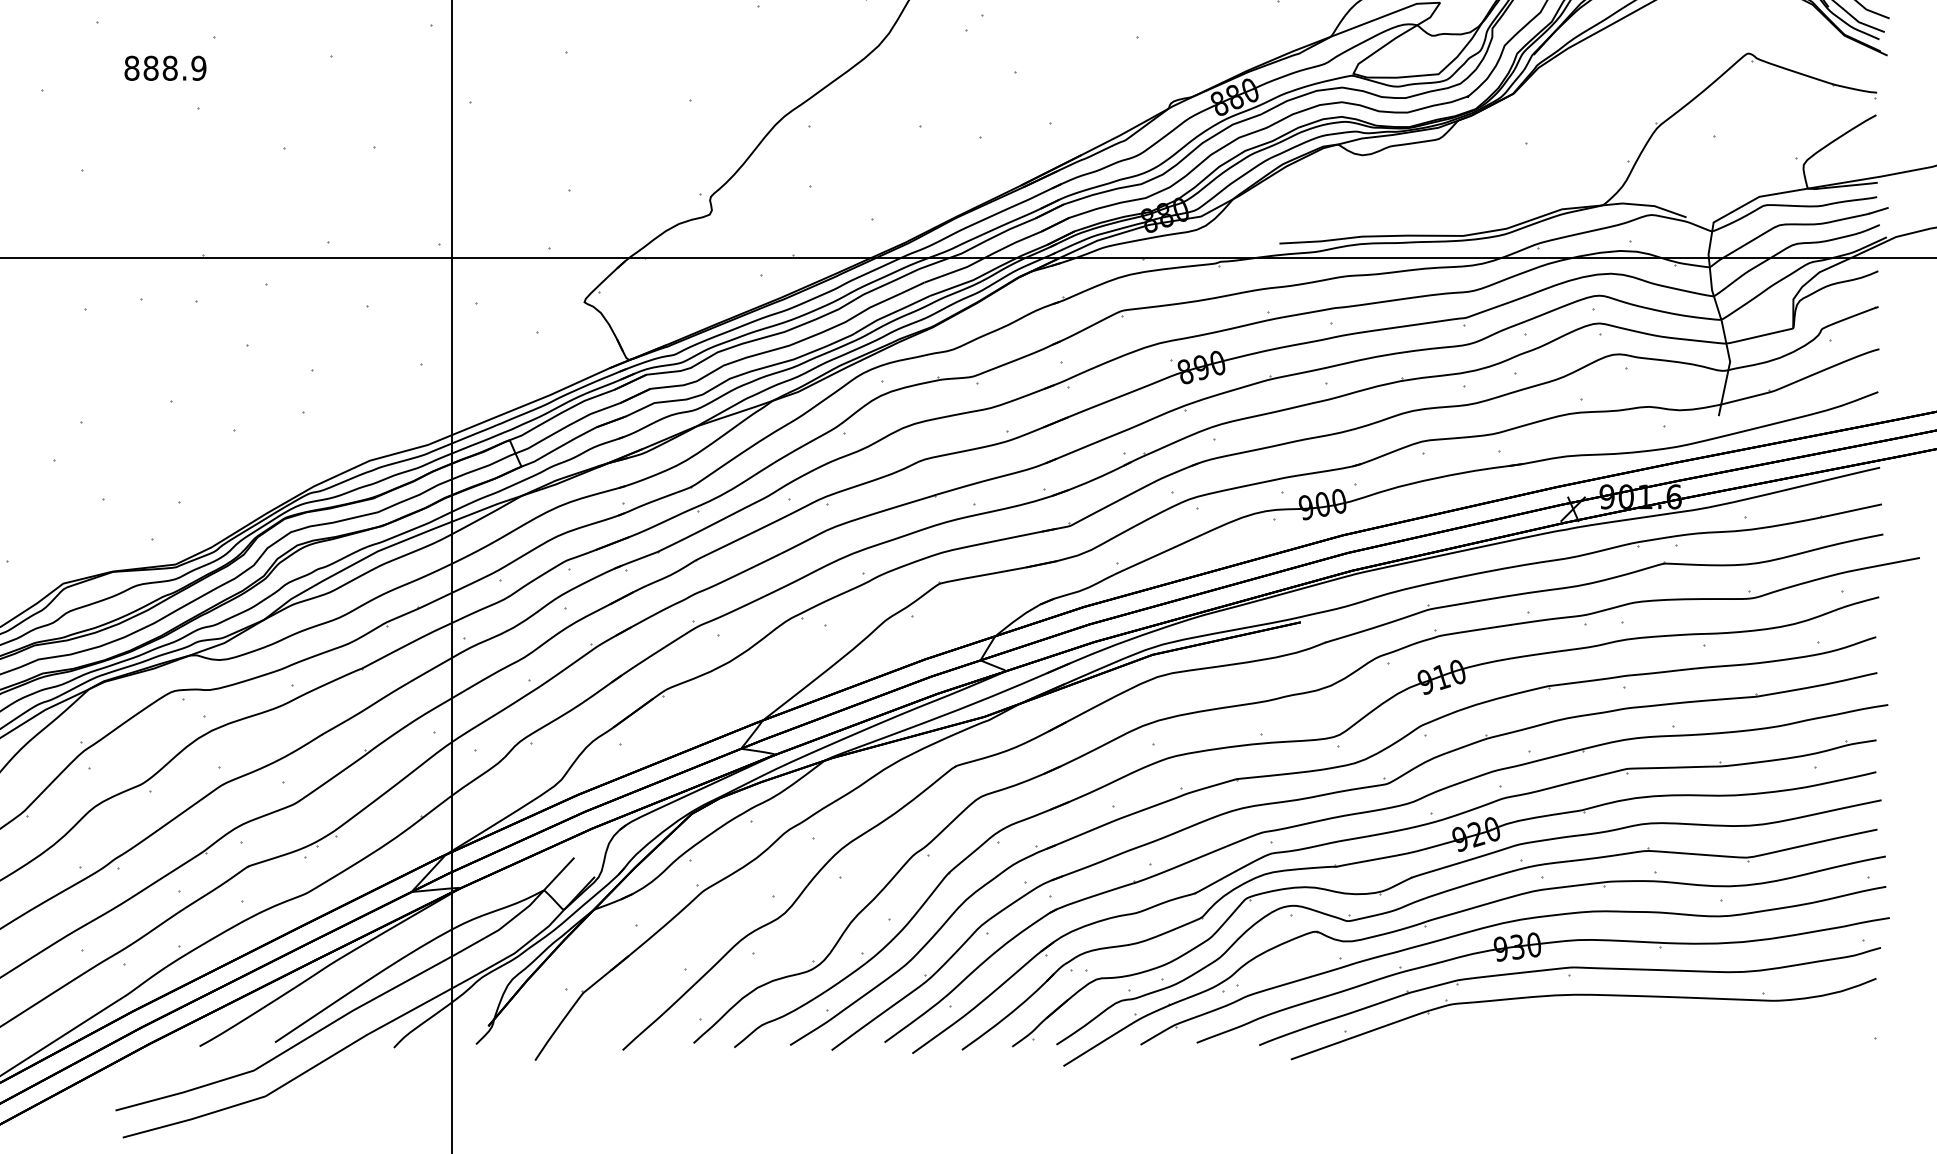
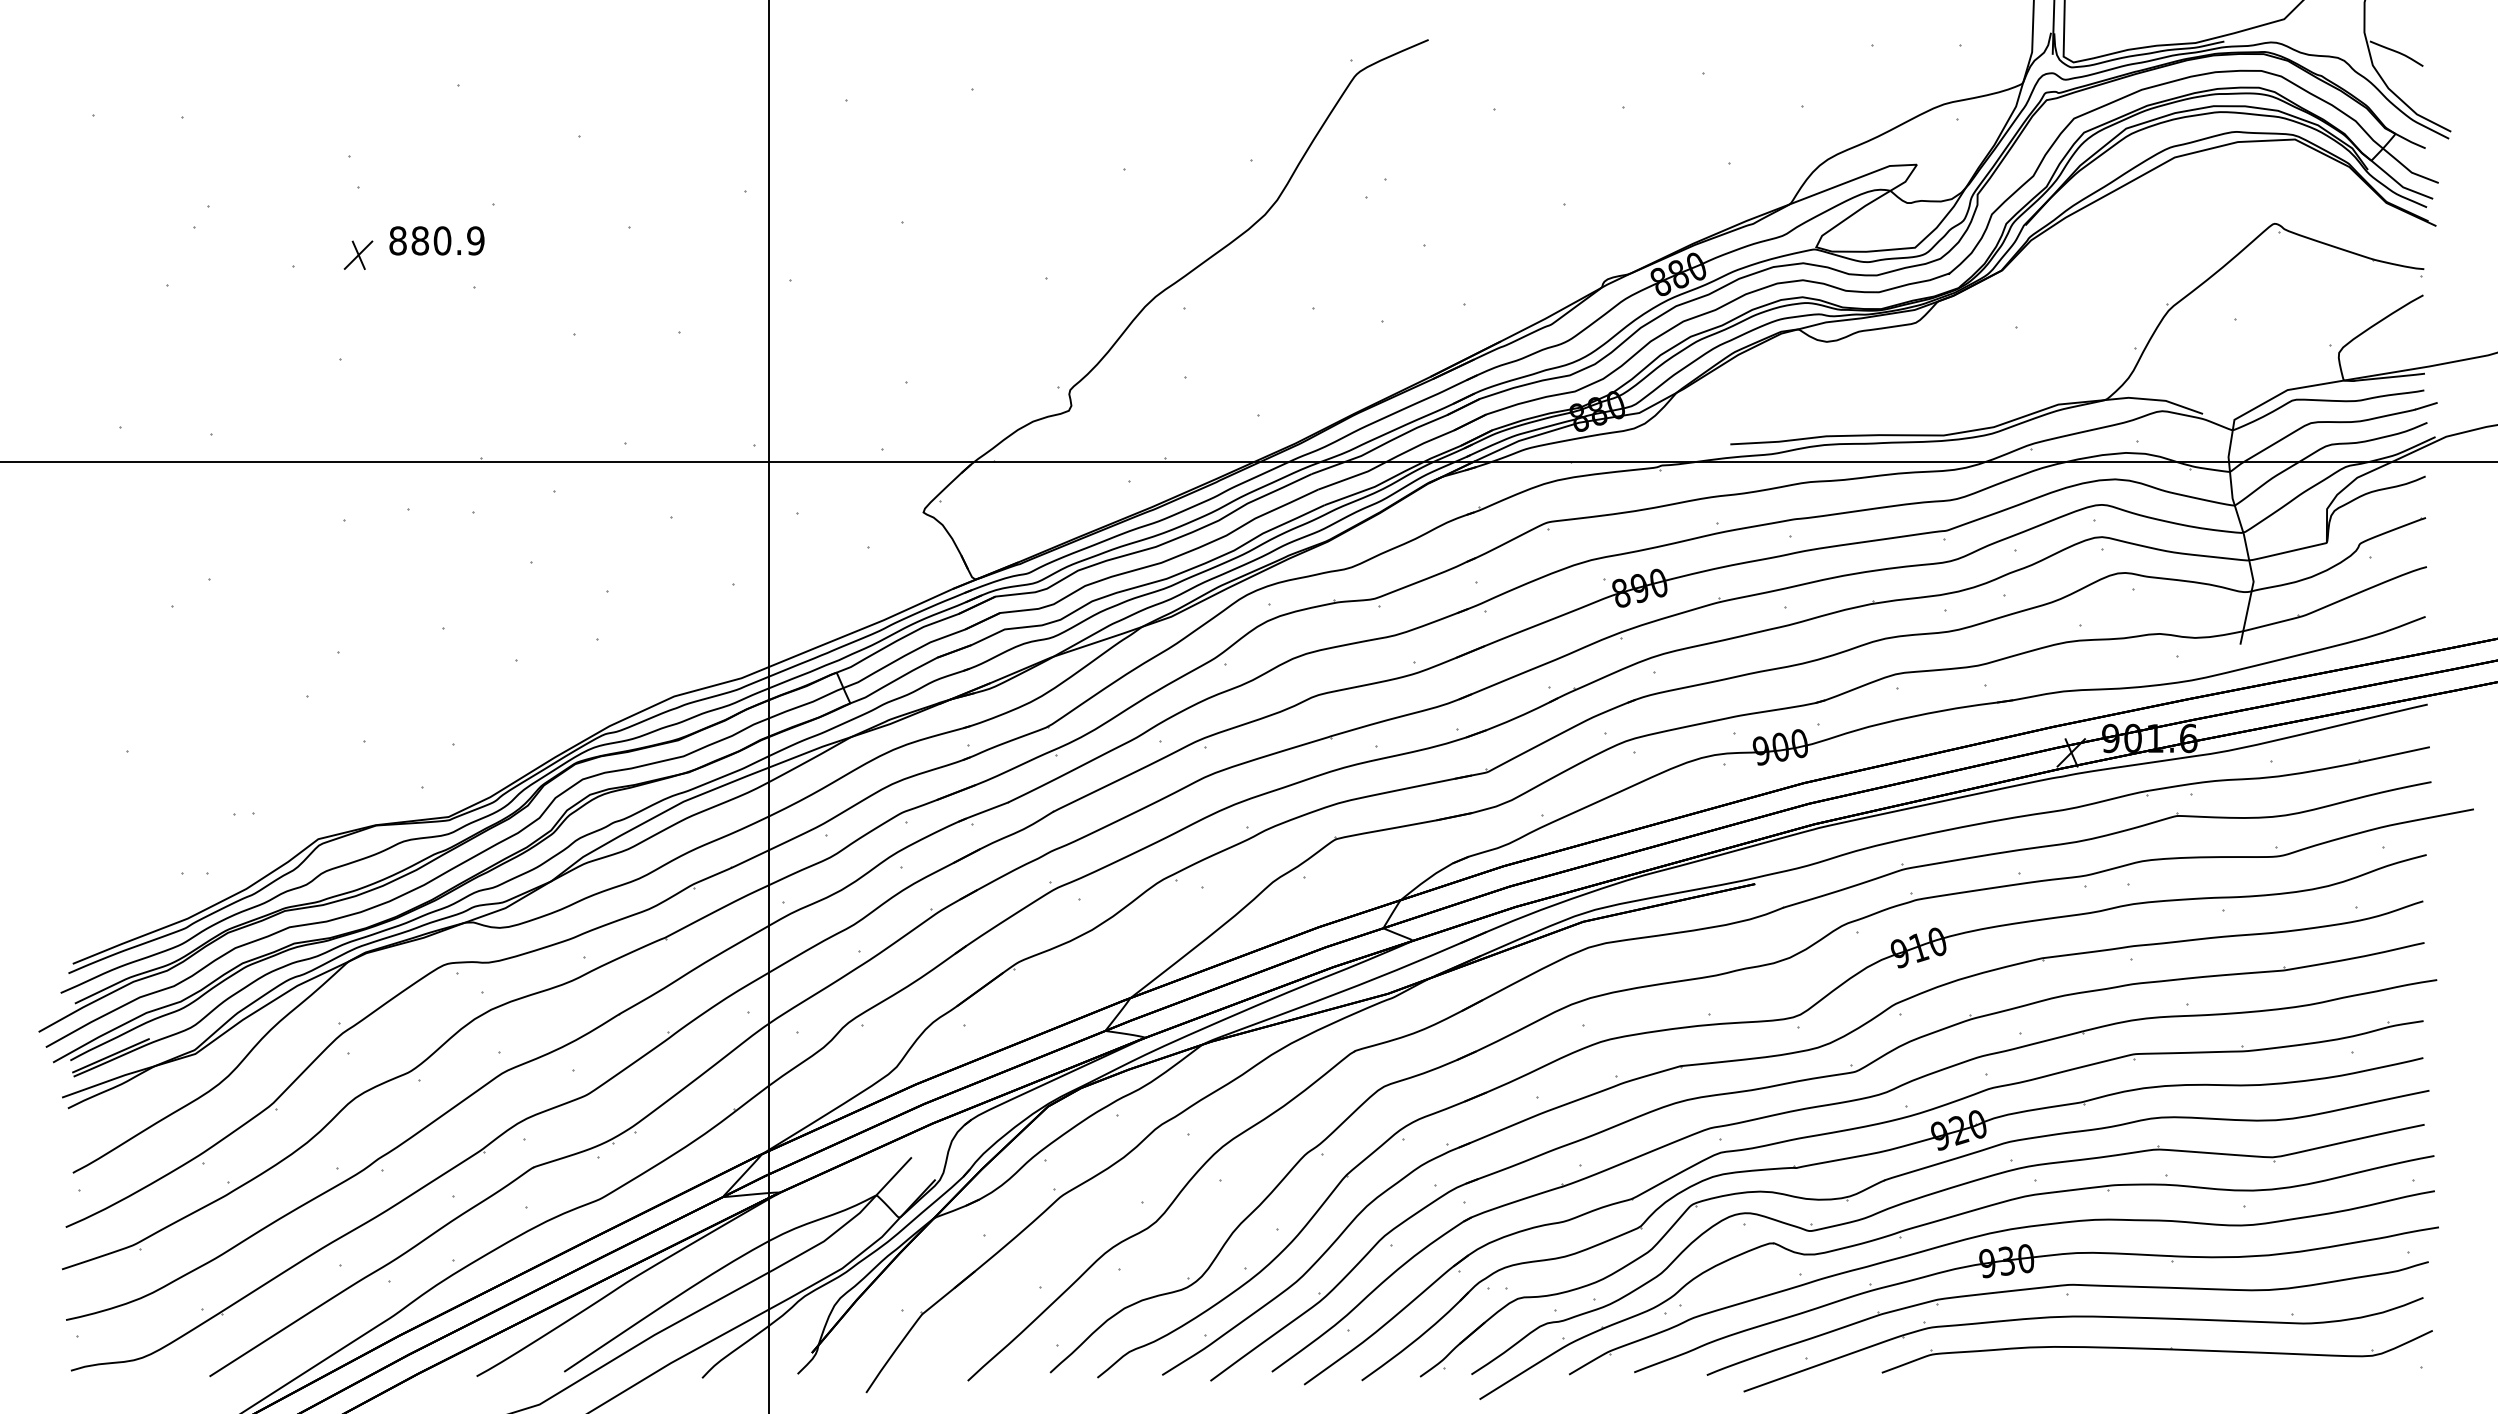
text: (170, 68) -> (442, 241), 888.9 -> 880.9
part: (97, 80) -> (358, 254), added
part: (1646, 1024) -> (2156, 1351), added

